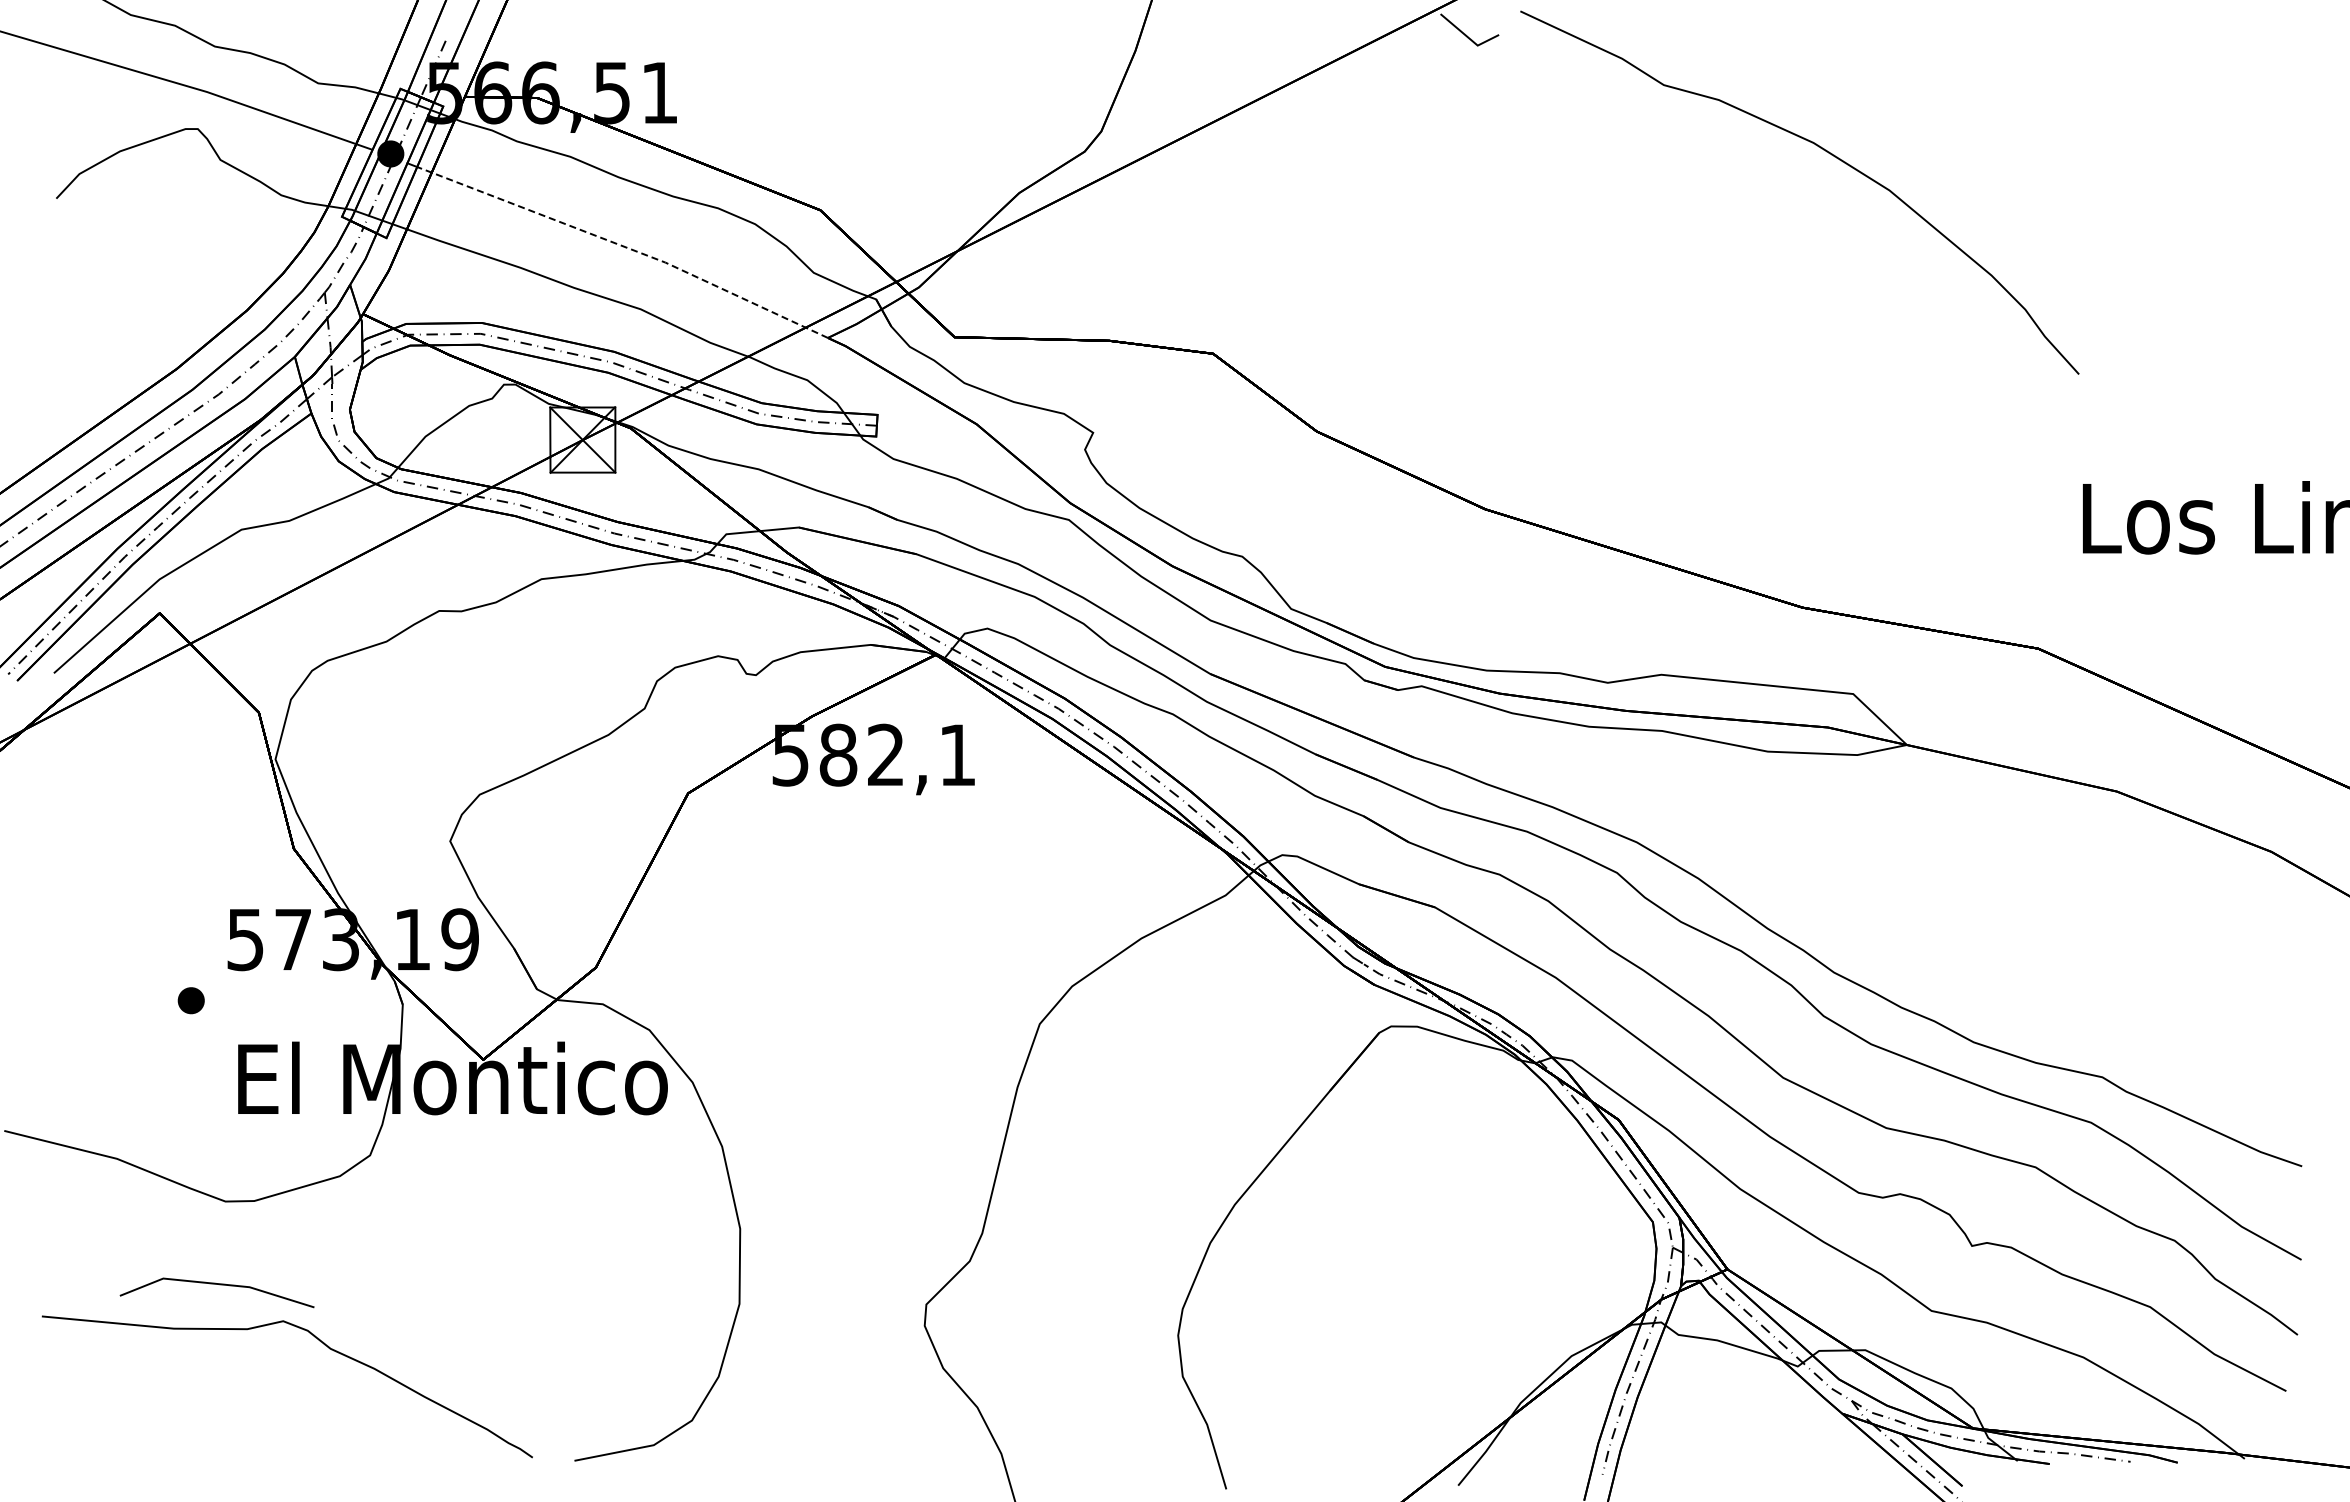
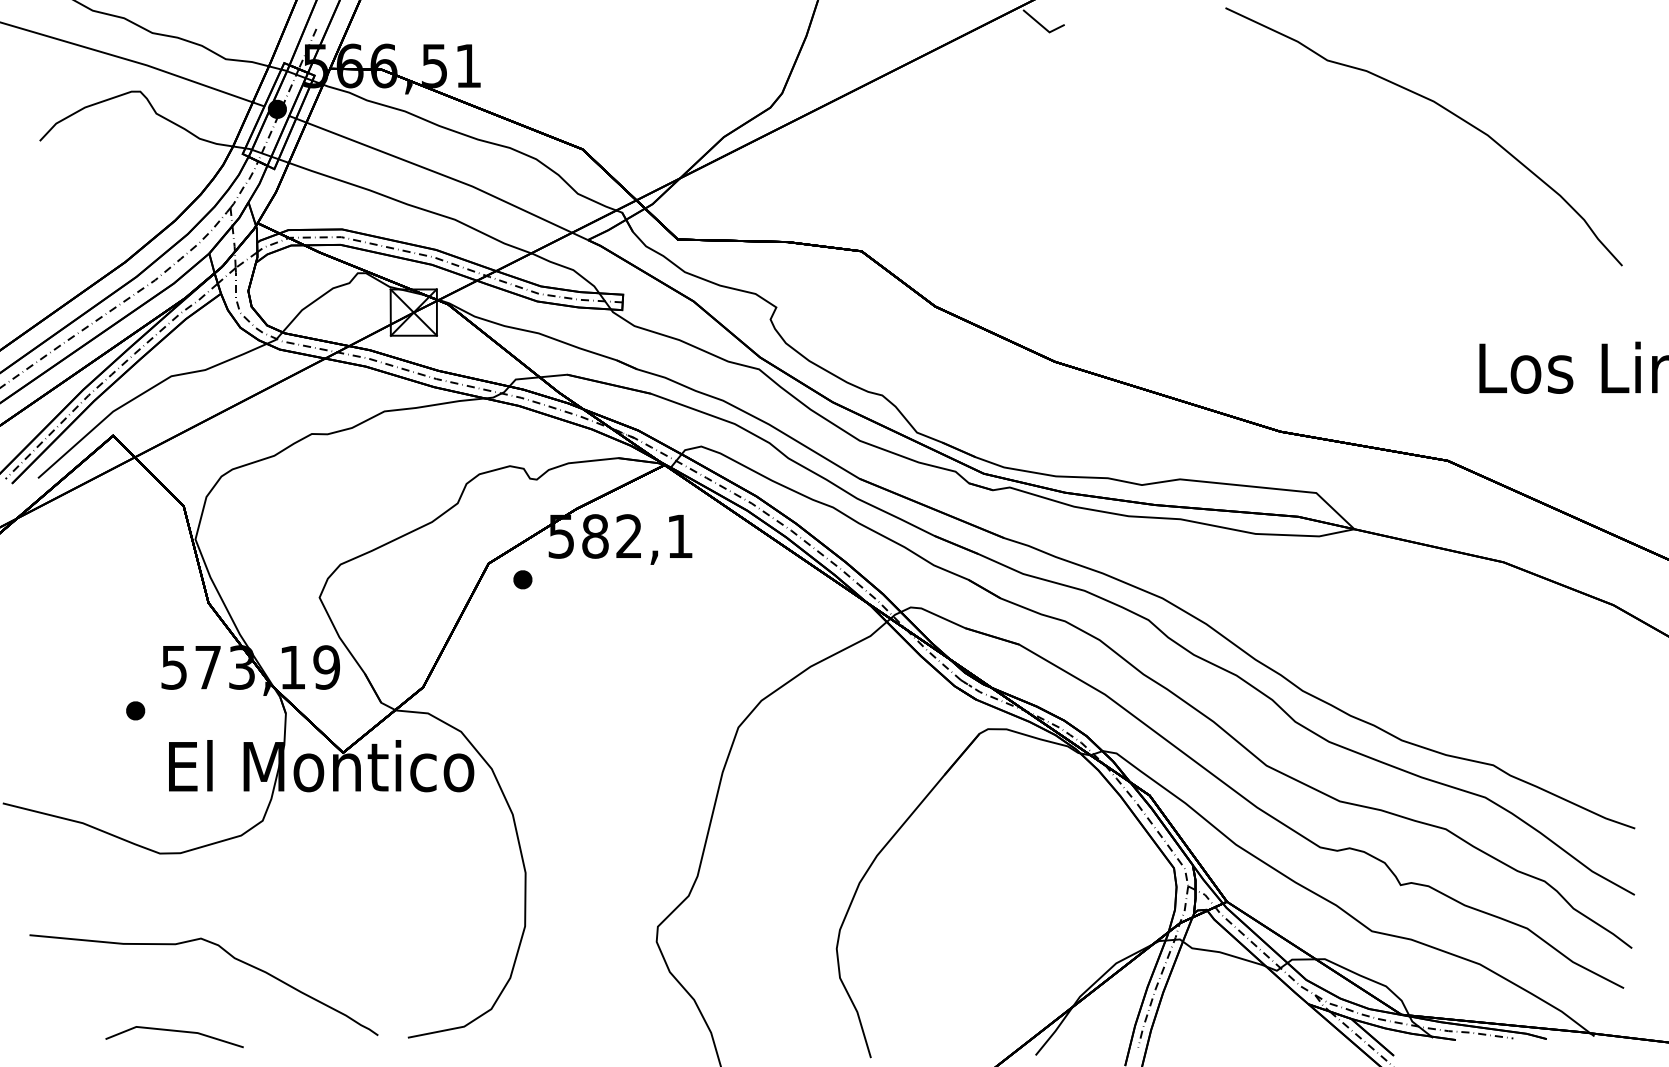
curve: (1826, 152) -> (1442, 108), moved
line: (625, 247) -> (444, 175), dashed -> solid
part: (736, 815) -> (522, 579), added
line: (219, 1285) -> (176, 1031), moved

